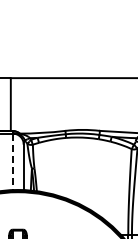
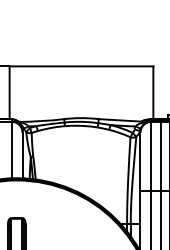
line: (12, 162) -> (11, 150), dashed -> solid

